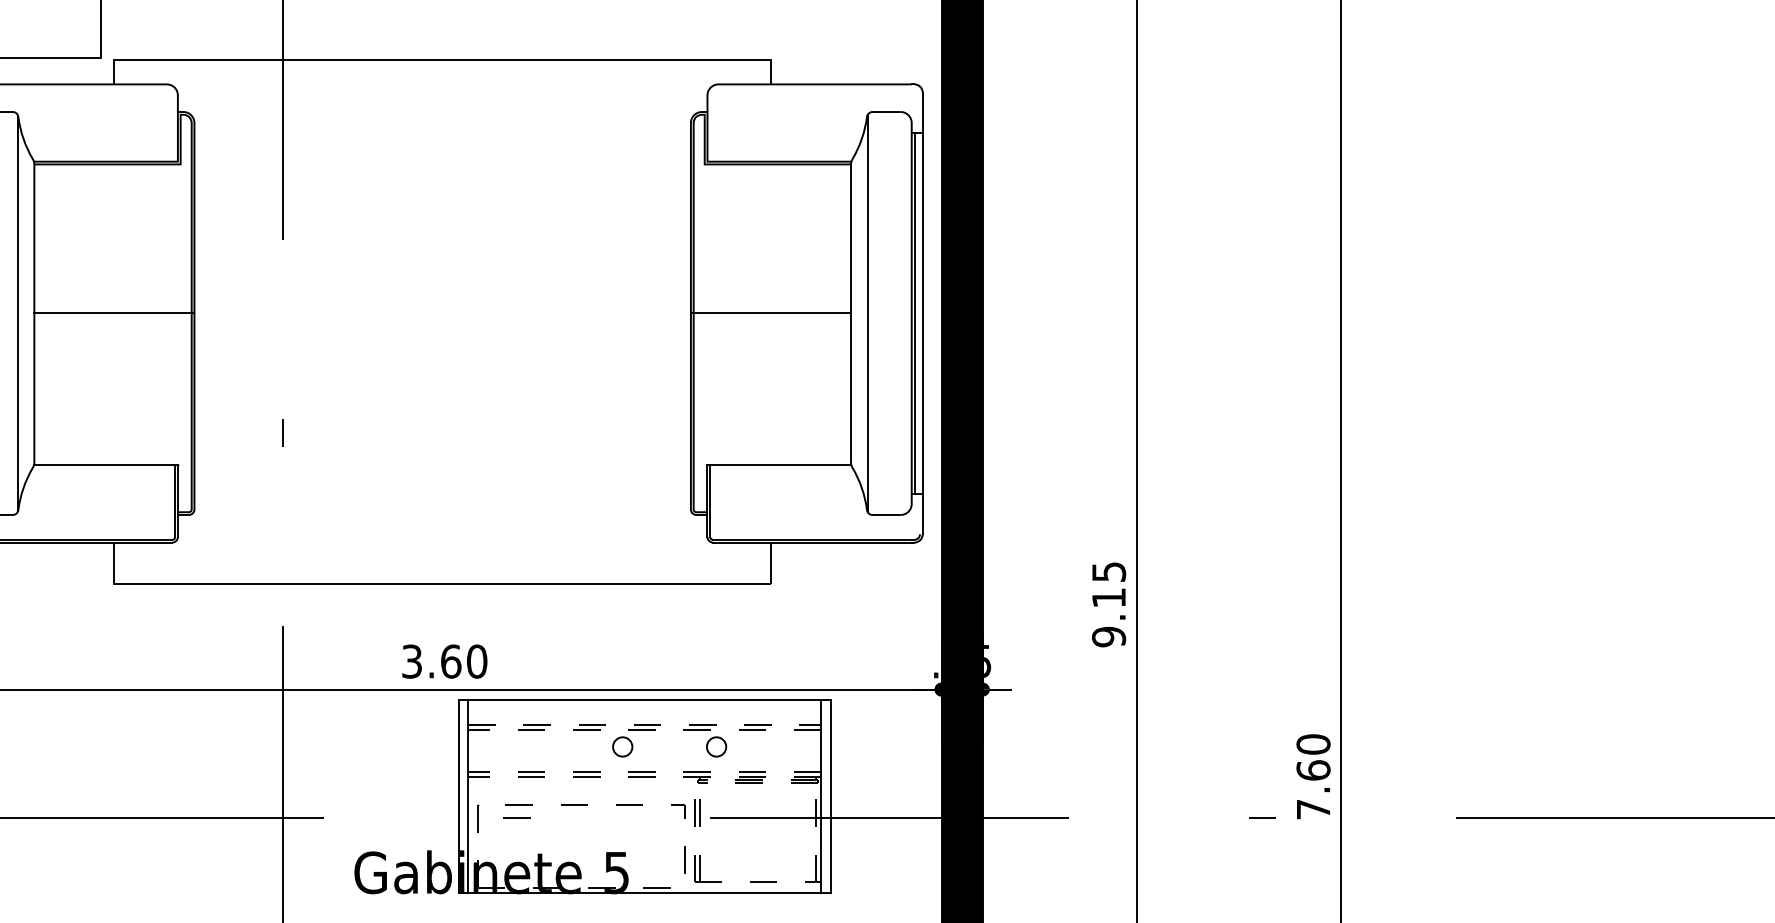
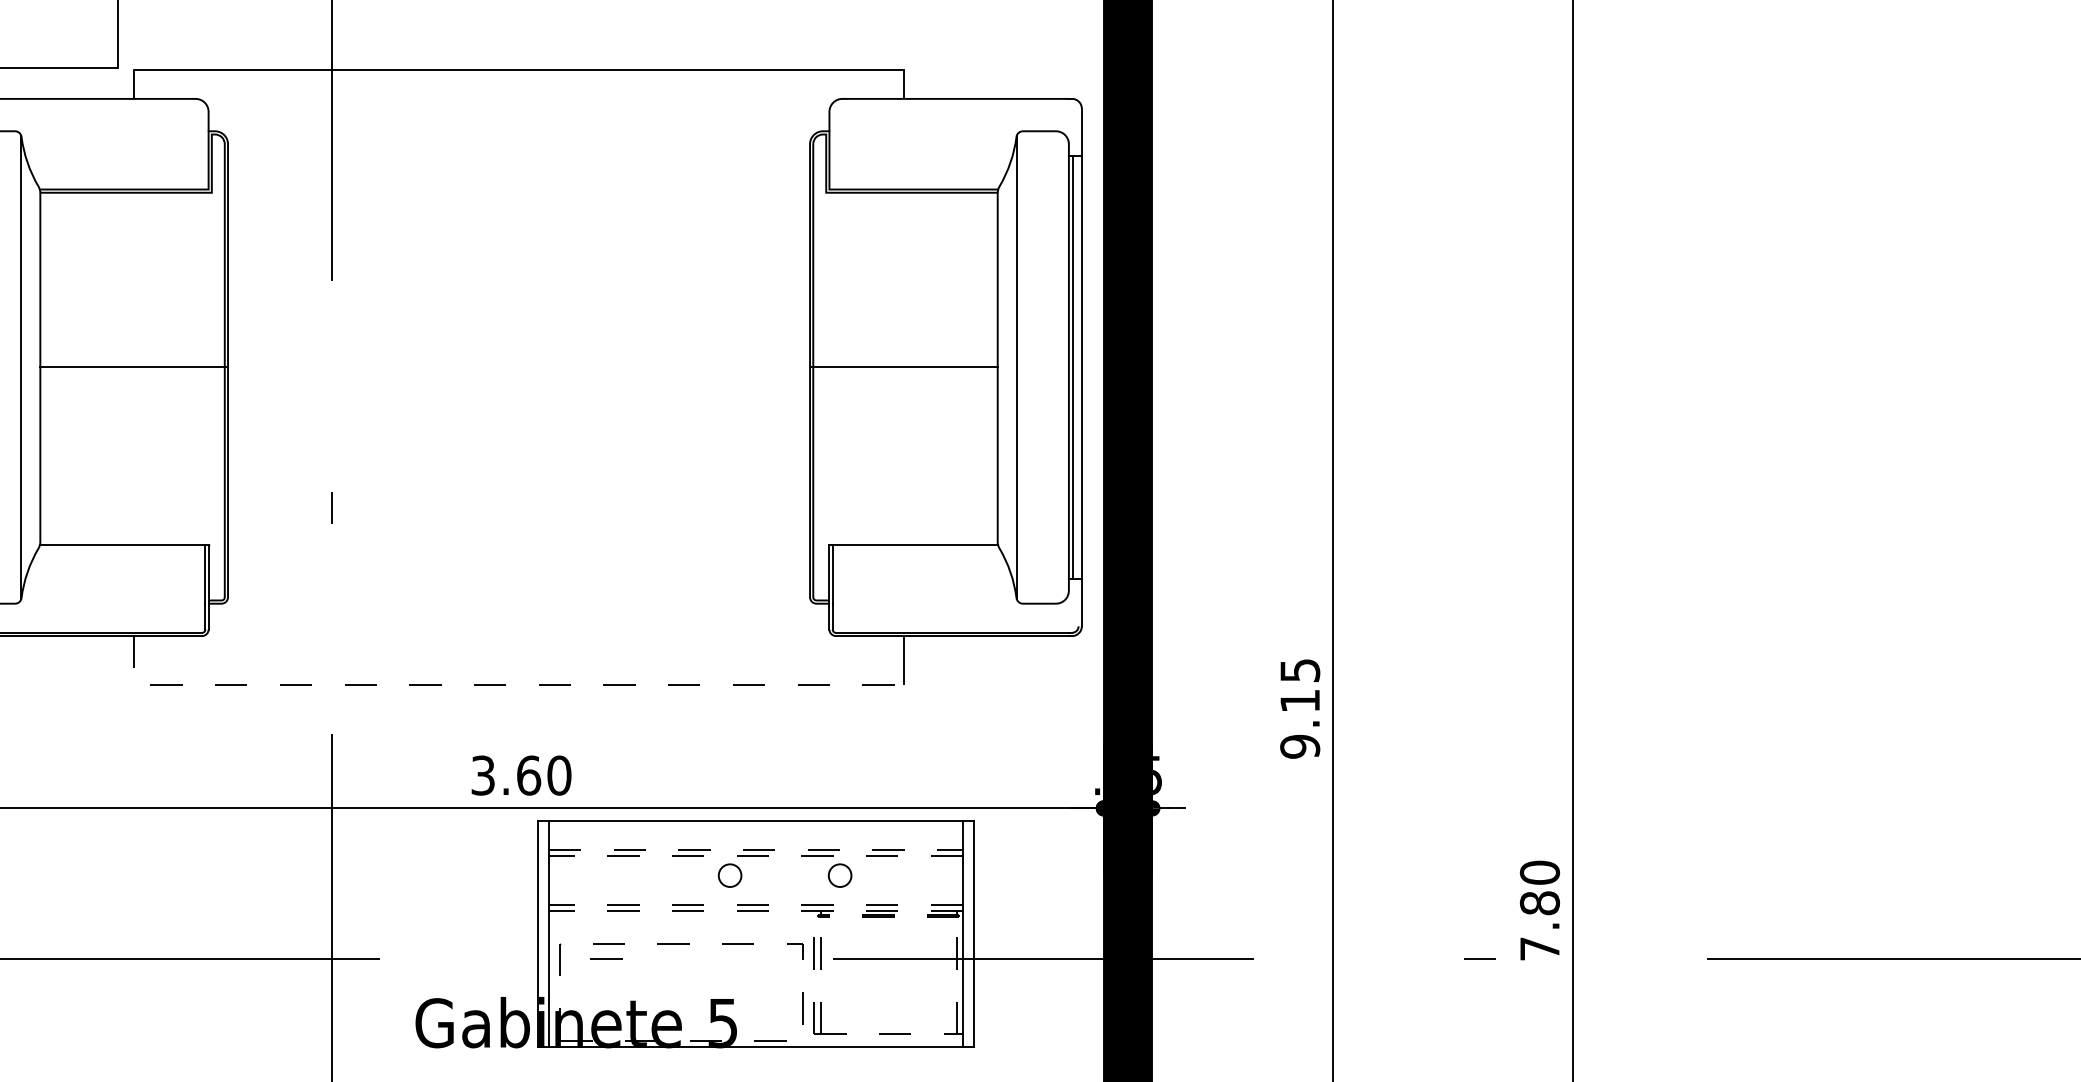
line: (421, 583) -> (494, 684), solid -> dashed
text: (1313, 770) -> (1539, 903), 7.60 -> 7.80

